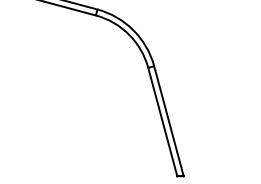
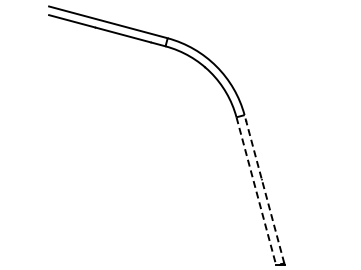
line: (168, 121) -> (264, 189), solid -> dashed
line: (162, 122) -> (256, 191), solid -> dashed

